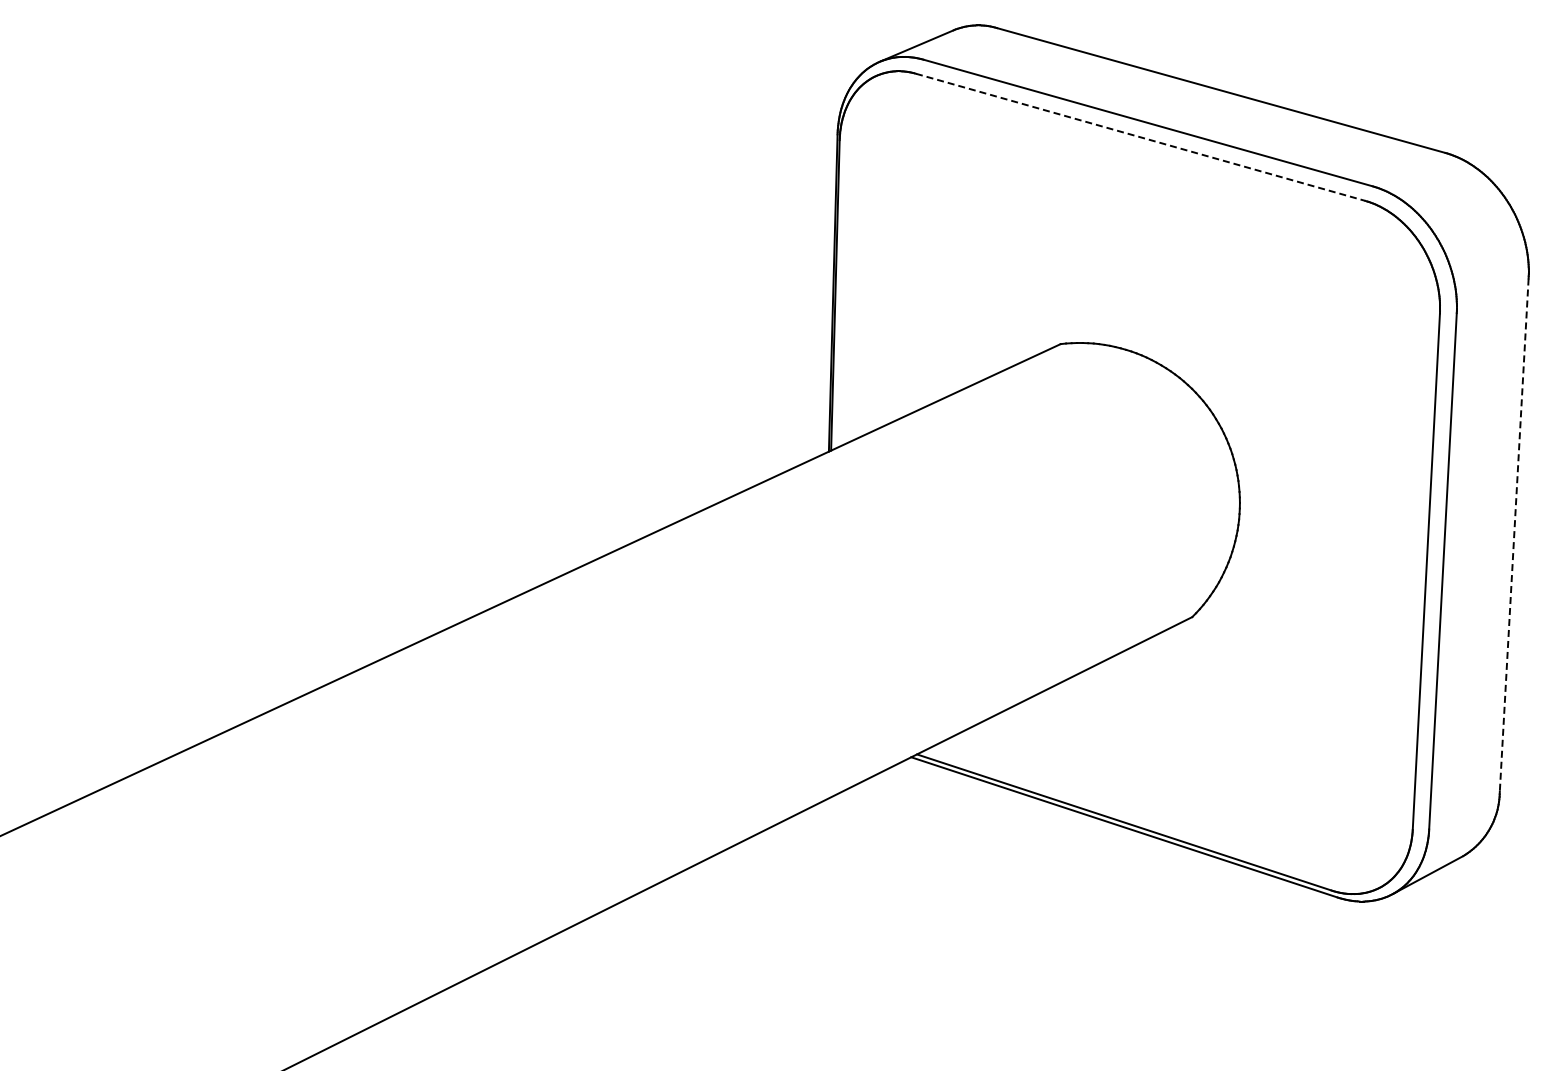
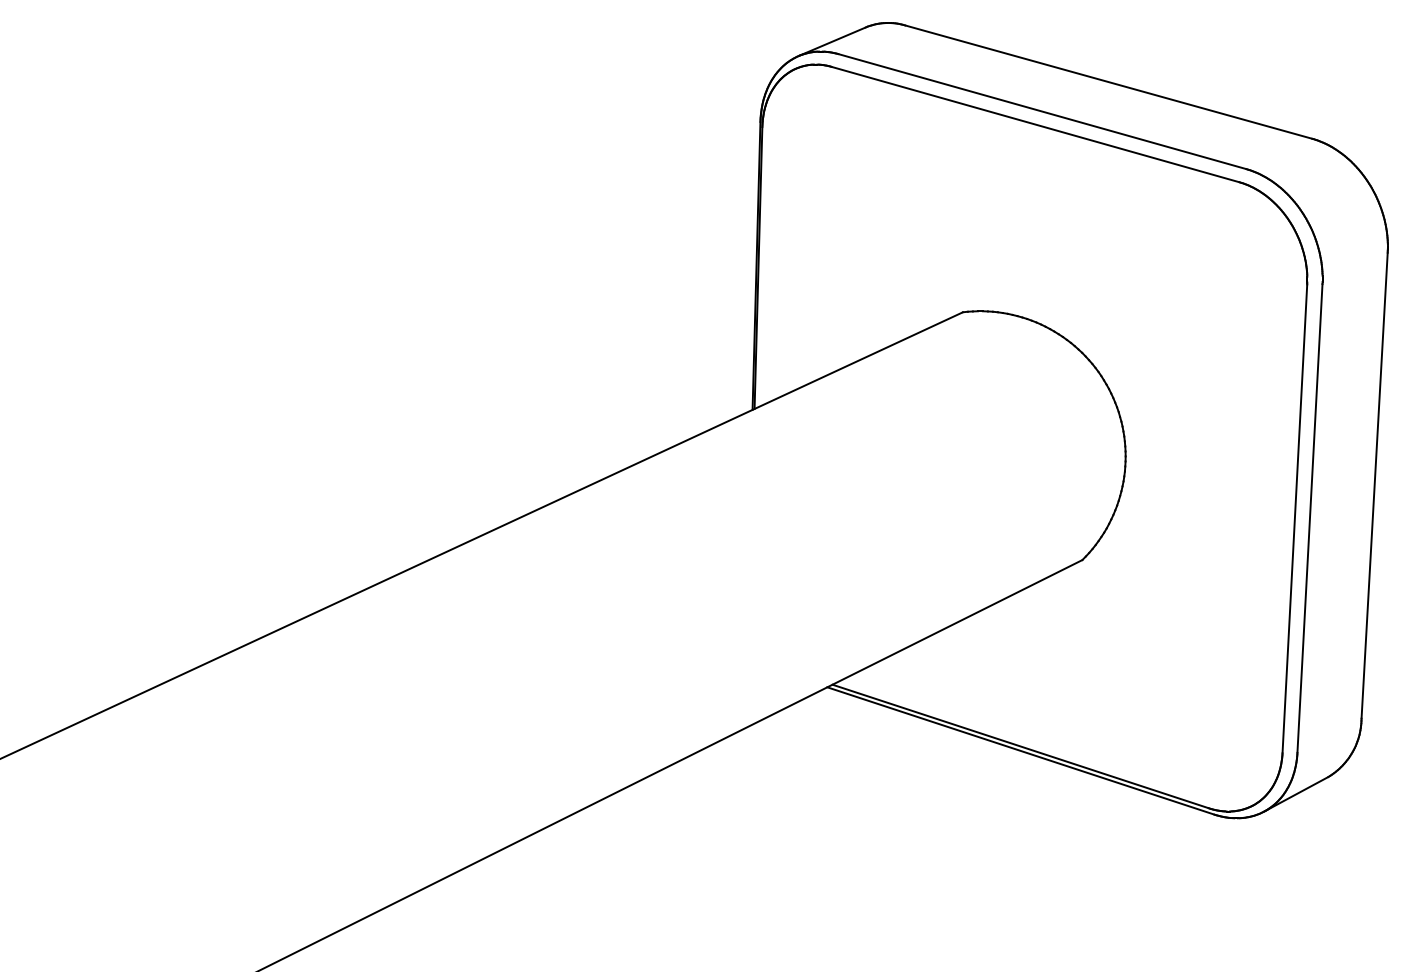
line: (1140, 137) -> (1035, 124), dashed -> solid
line: (1514, 535) -> (1374, 486), dashed -> solid

